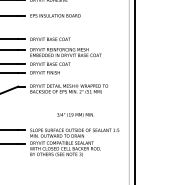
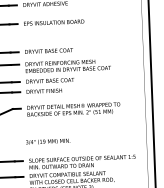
text: (75, 114) -> (47, 141), moved

